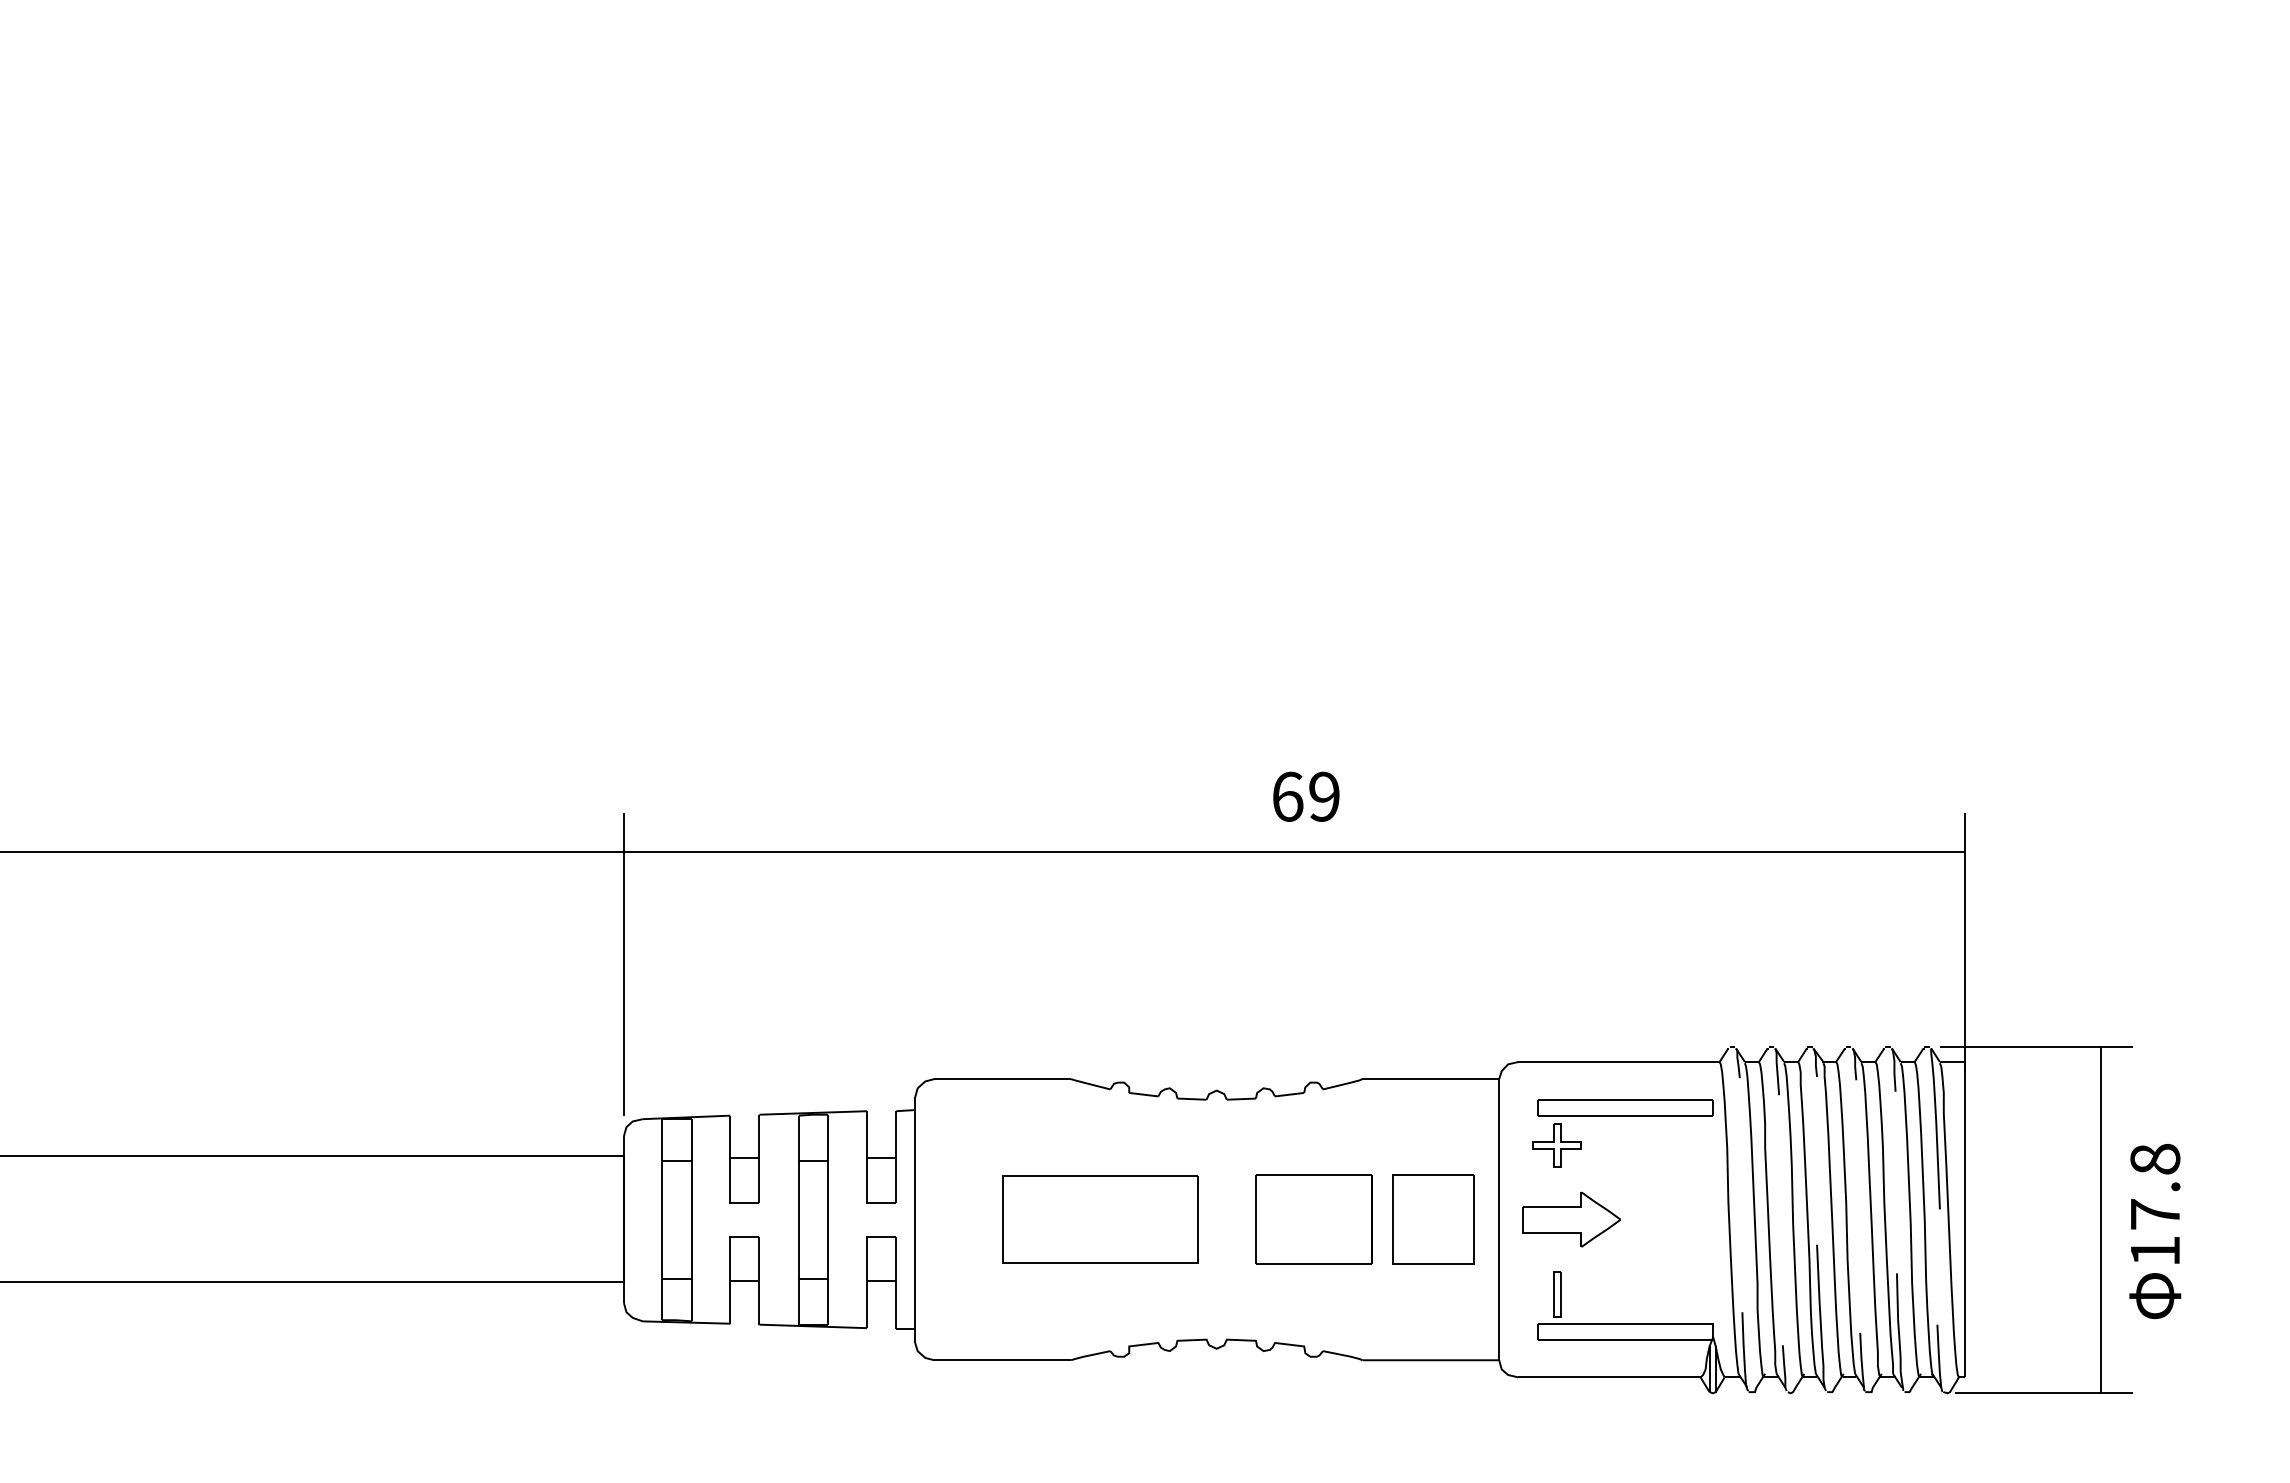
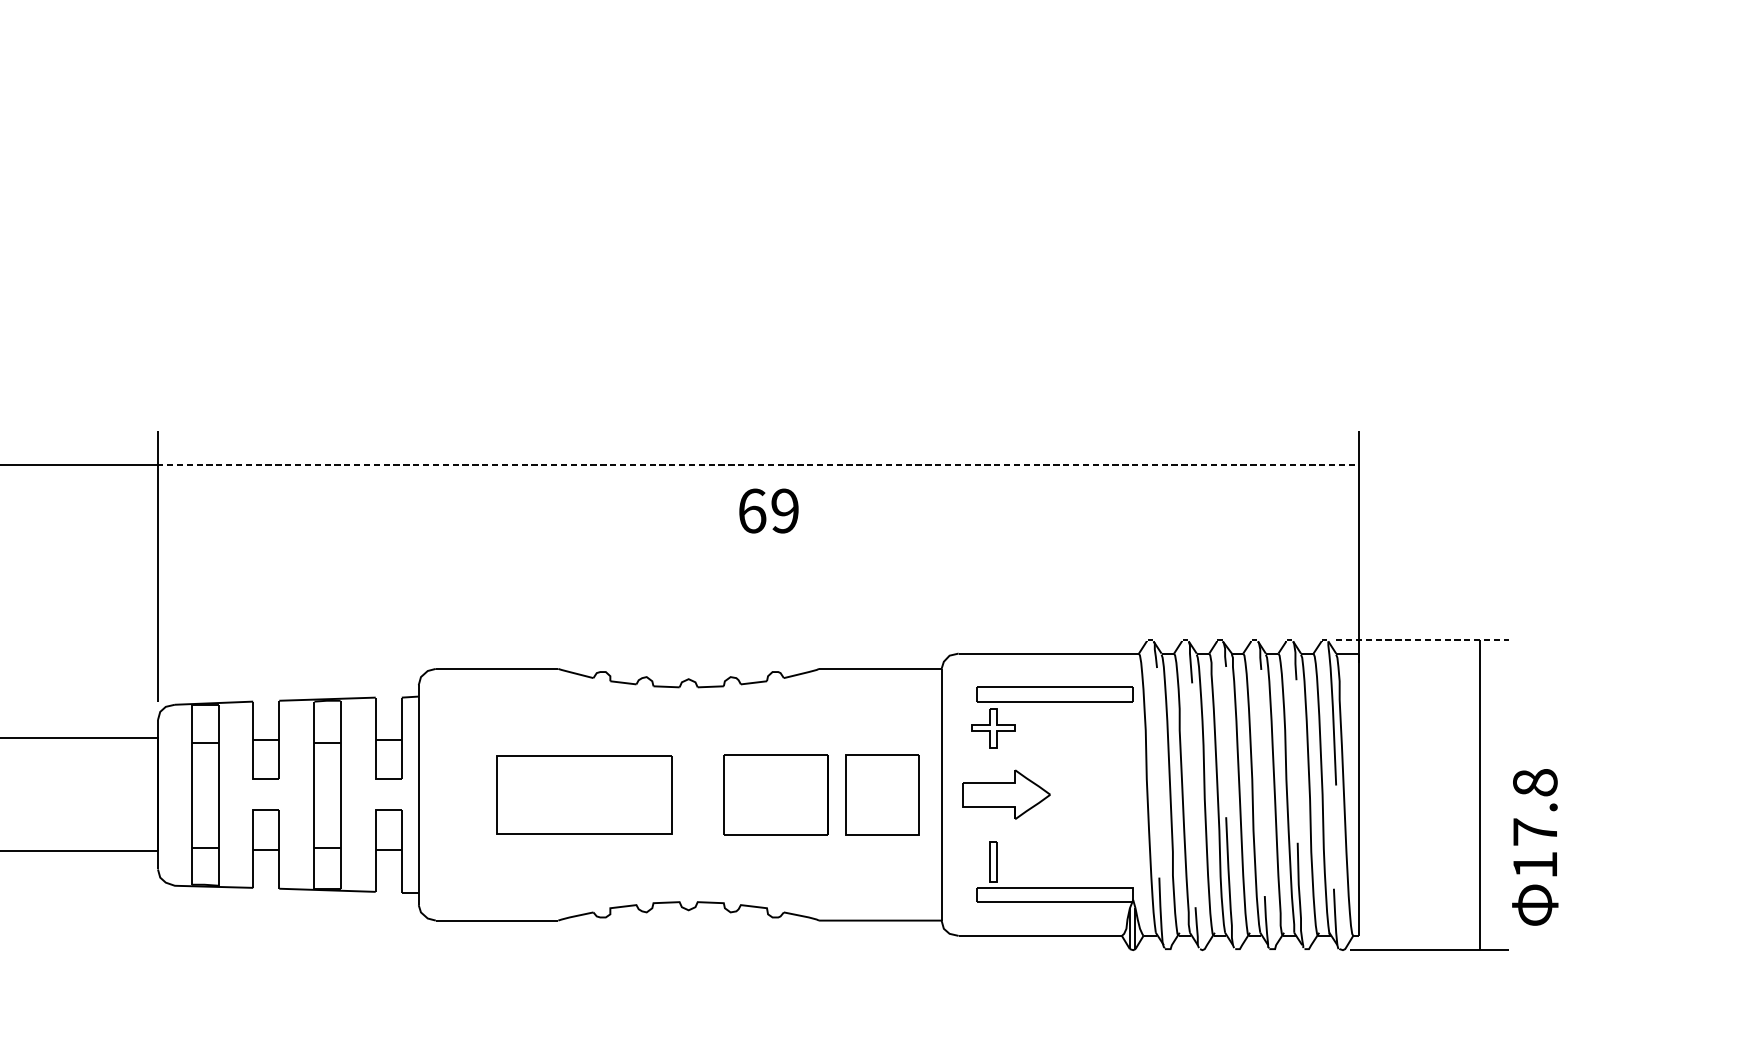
text: (1306, 796) -> (769, 510), moved
line: (1293, 851) -> (757, 465), solid -> dashed
line: (2036, 1047) -> (1422, 640), solid -> dashed
text: (2155, 1231) -> (1535, 847), moved

